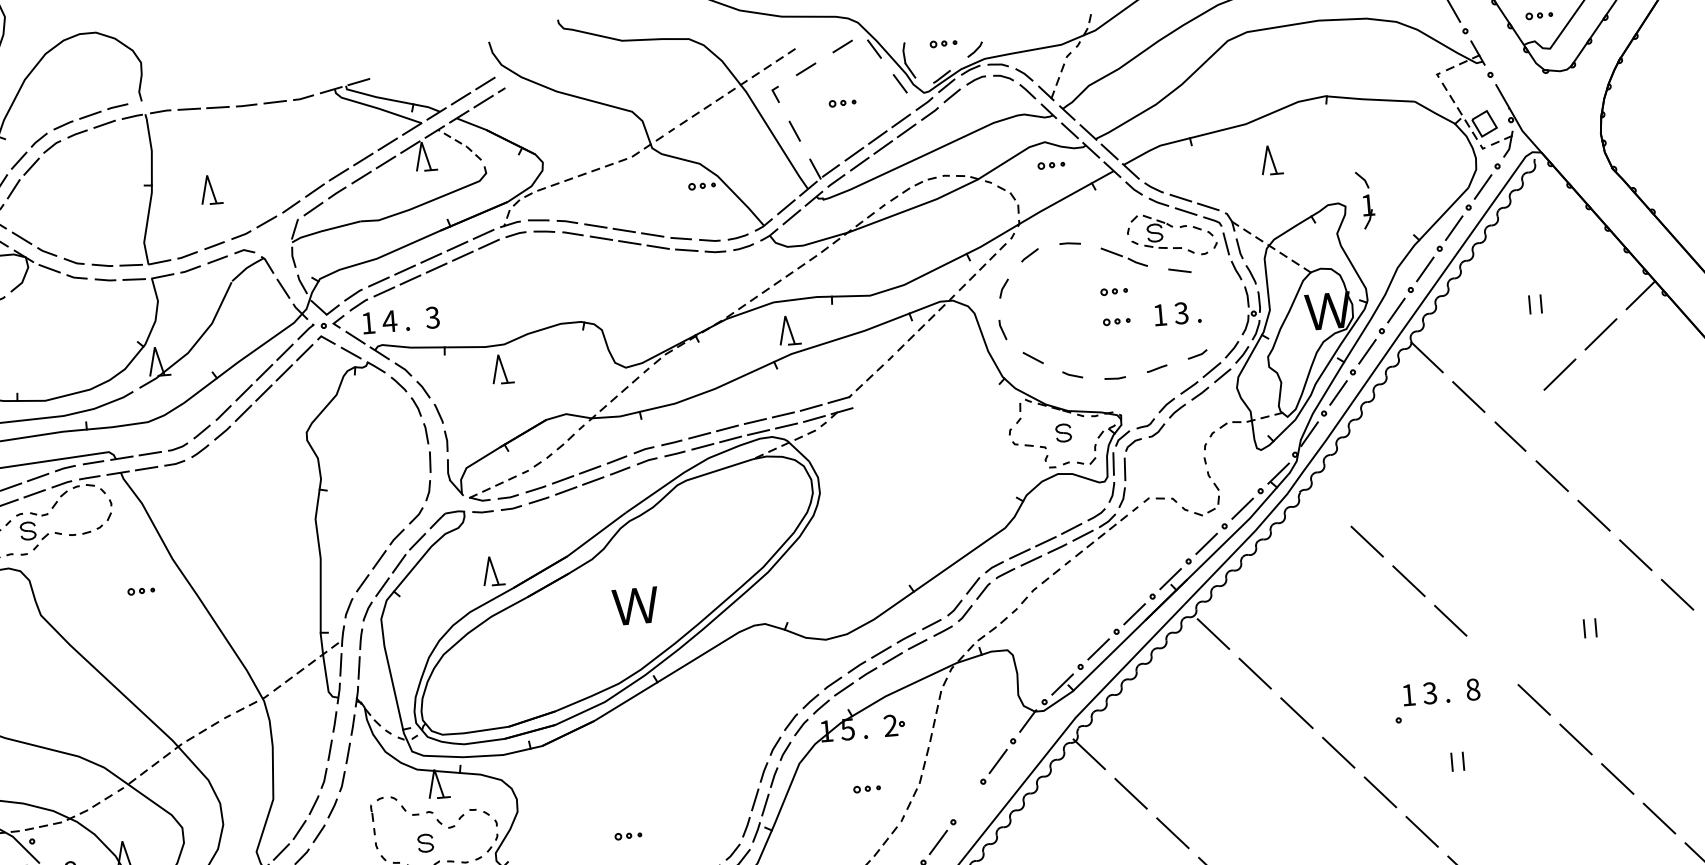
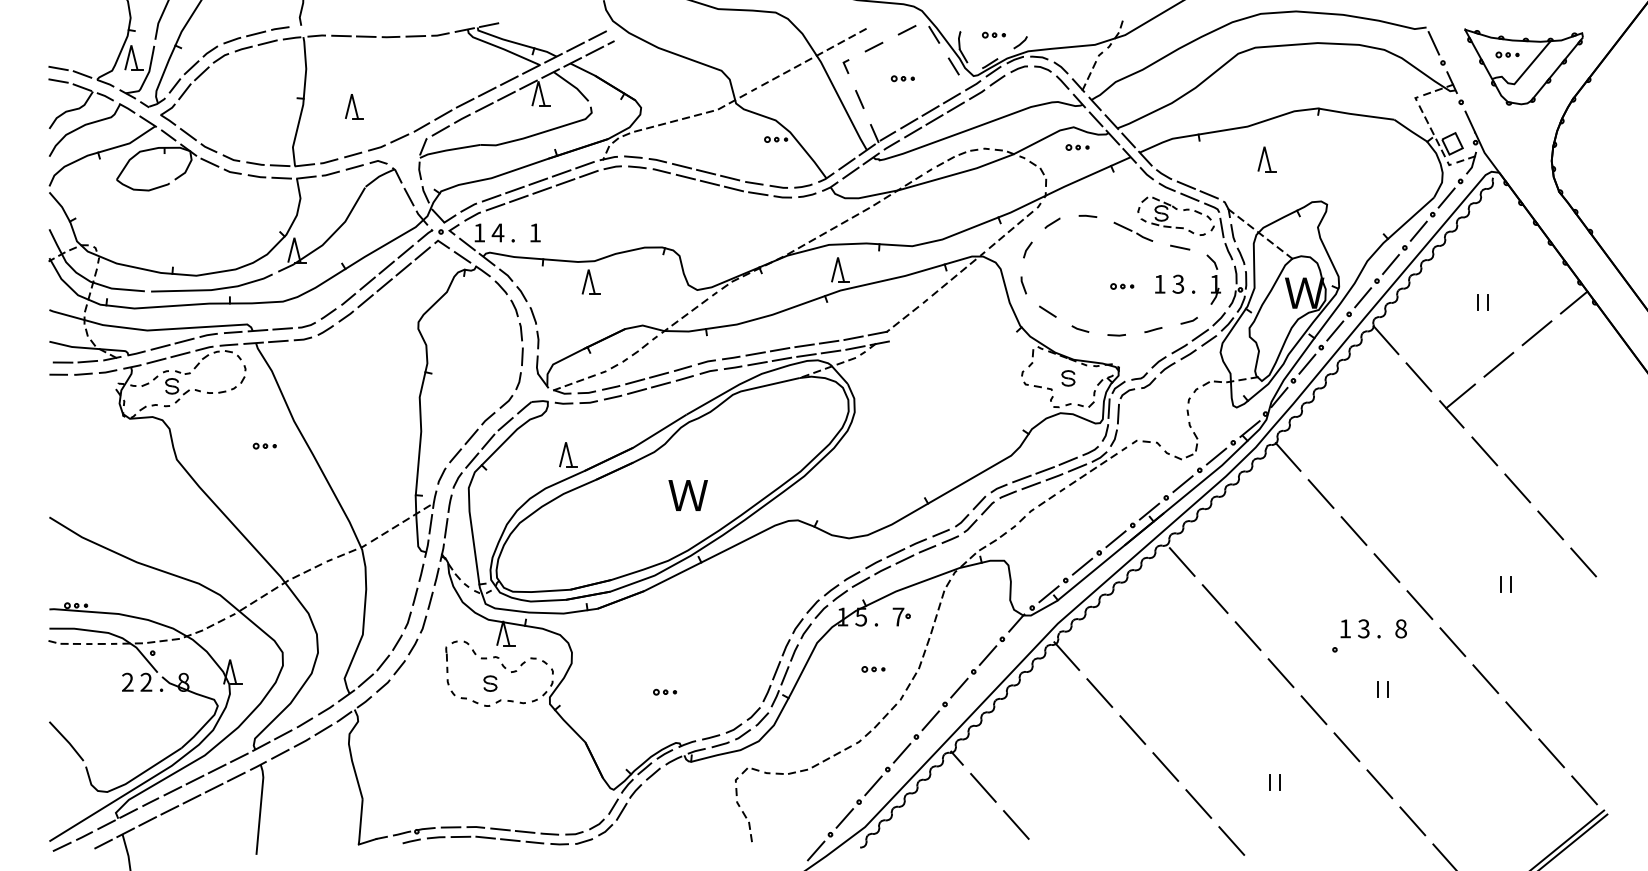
line: (461, 143) -> (572, 85), dashed -> solid
part: (1365, 199) -> (1213, 279), moved
part: (1114, 291) -> (1122, 260), removed
text: (431, 317) -> (534, 232), 3 -> 1
line: (1518, 415) -> (1460, 396), added
line: (1324, 501) -> (1287, 456), added
line: (1492, 660) -> (1419, 605), added
text: (890, 725) -> (898, 616), 2 -> 7
line: (968, 801) -> (959, 687), added

